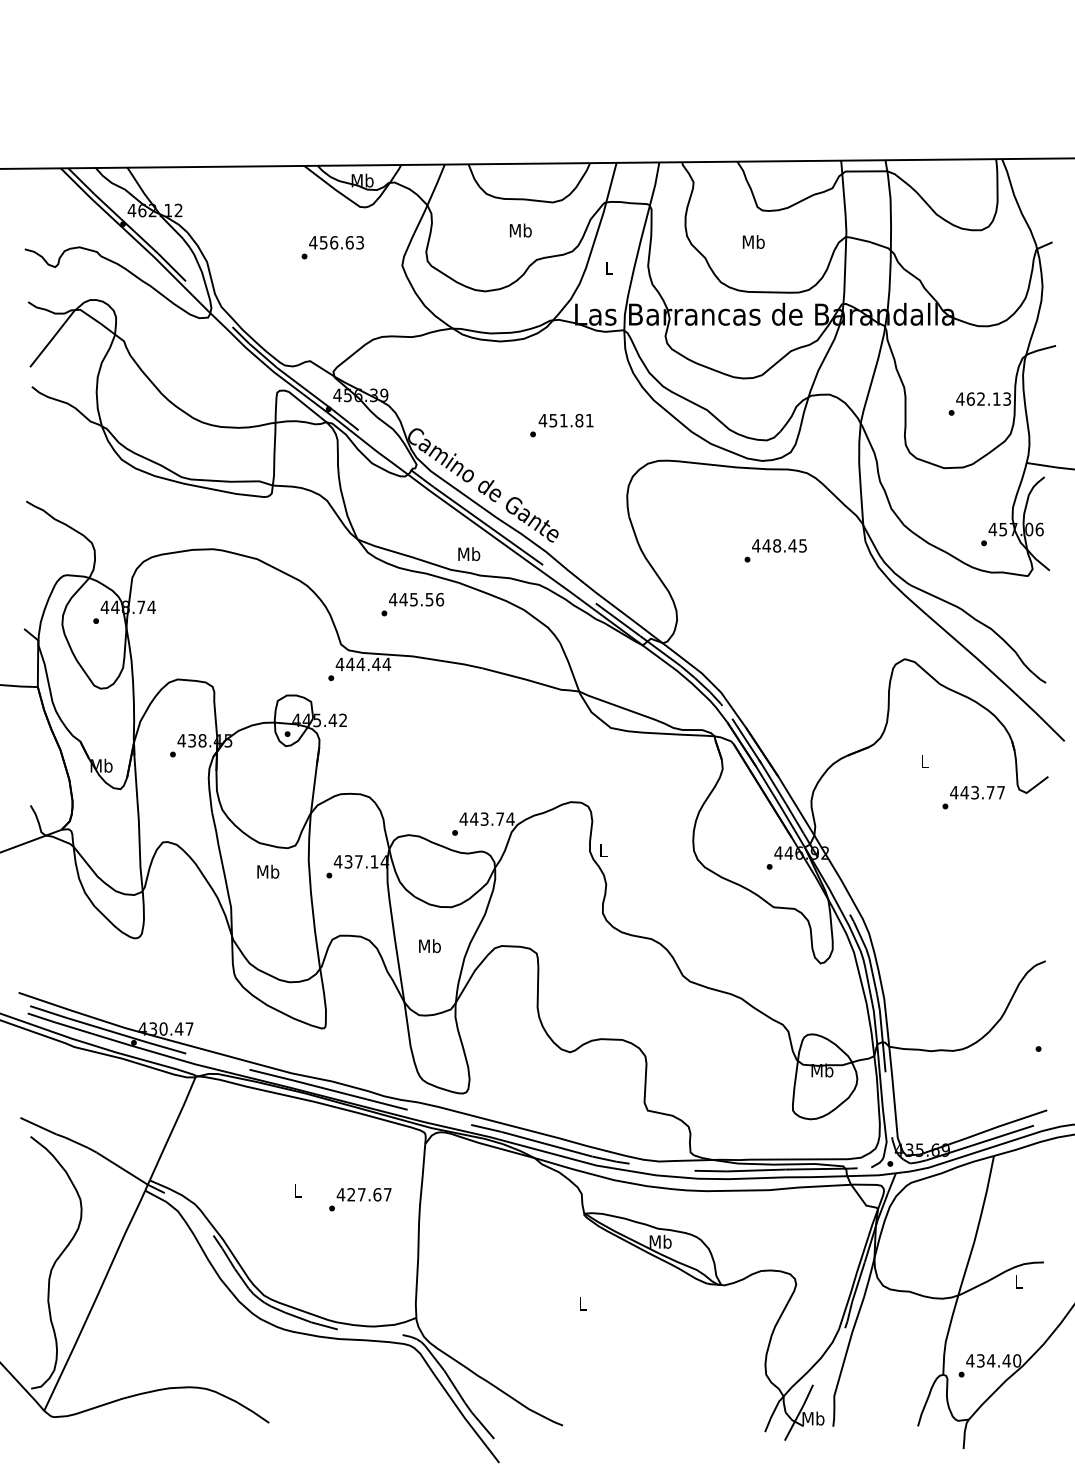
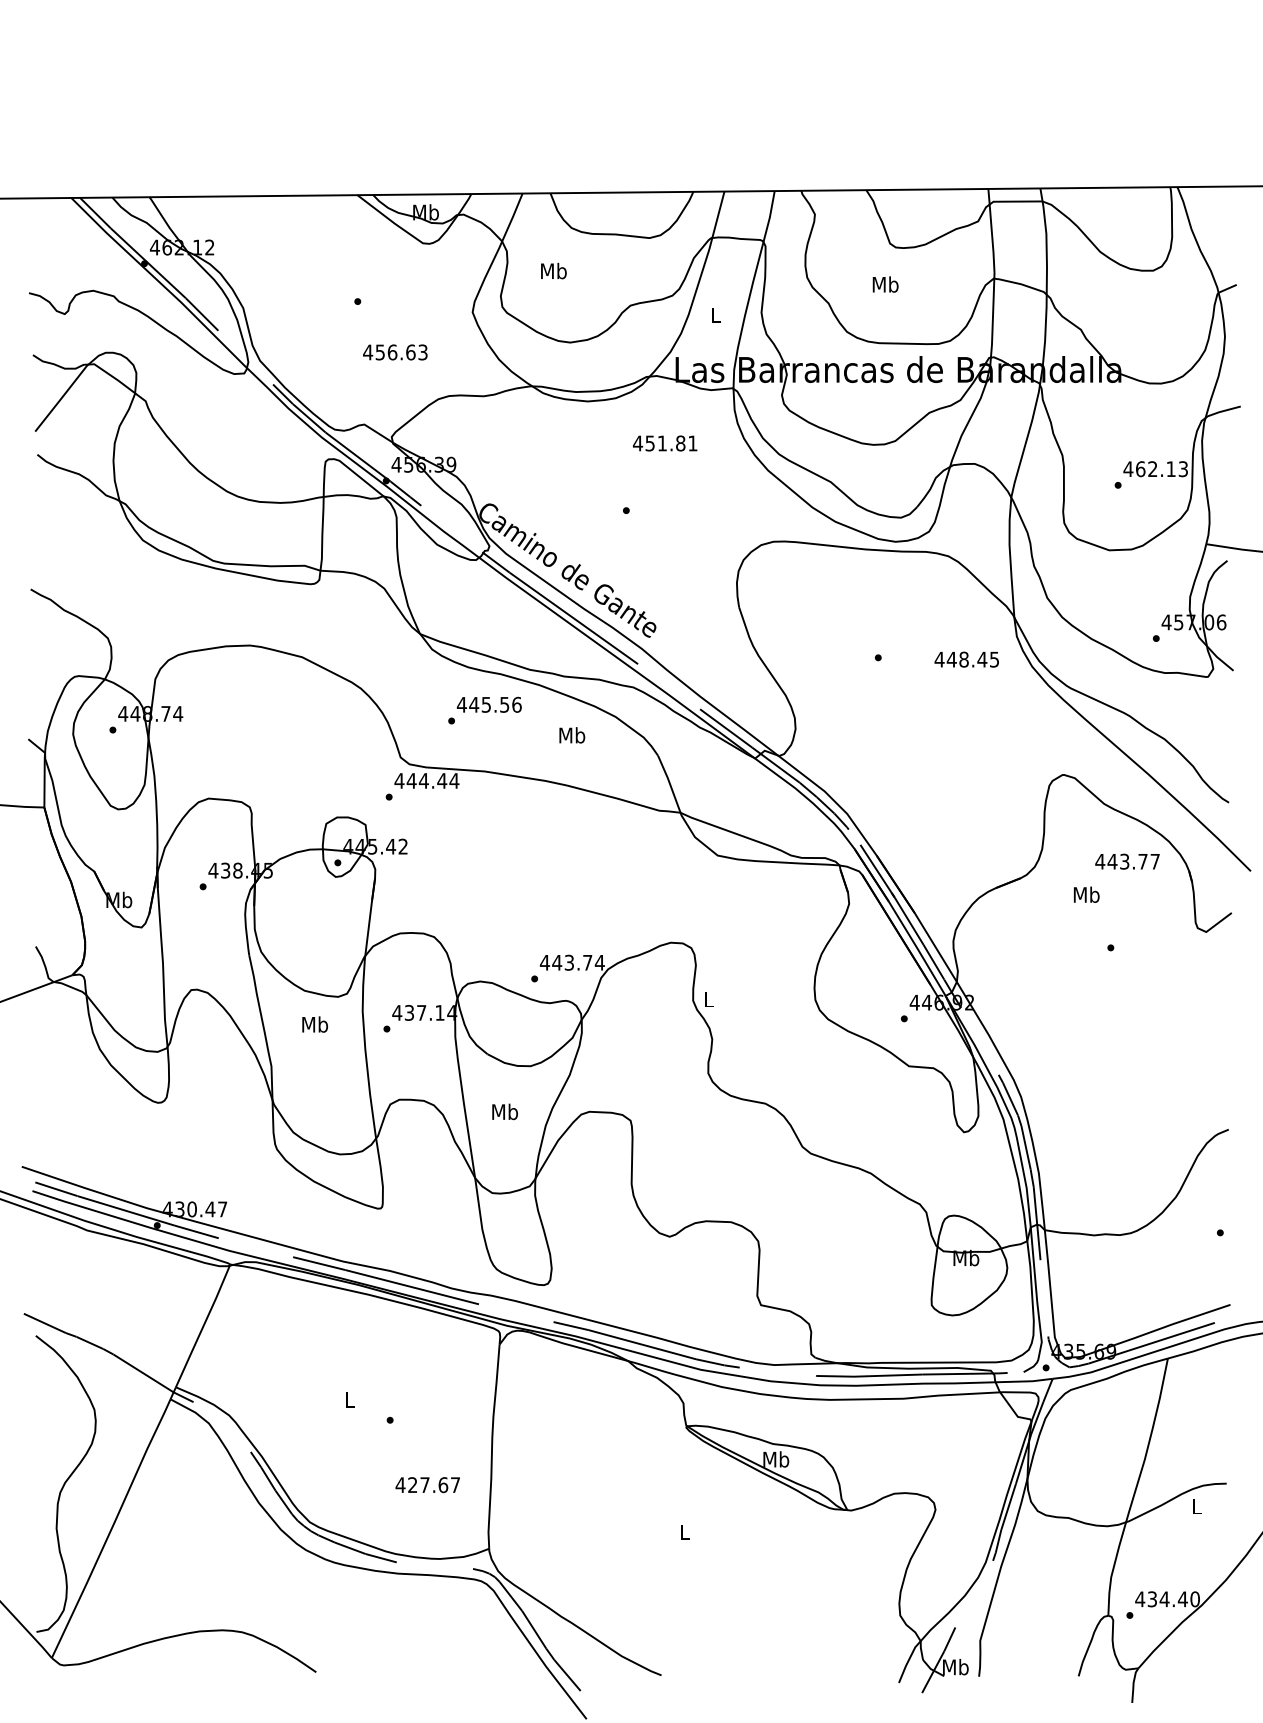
text: (520, 230) -> (553, 270), moved
text: (336, 242) -> (395, 352), moved
text: (566, 420) -> (665, 443), moved
text: (779, 545) -> (966, 659), moved
text: (469, 554) -> (572, 735), moved
text: (924, 761) -> (1086, 894), L -> Mb
text: (977, 792) -> (1127, 861), moved
text: (363, 1195) -> (427, 1485), moved

